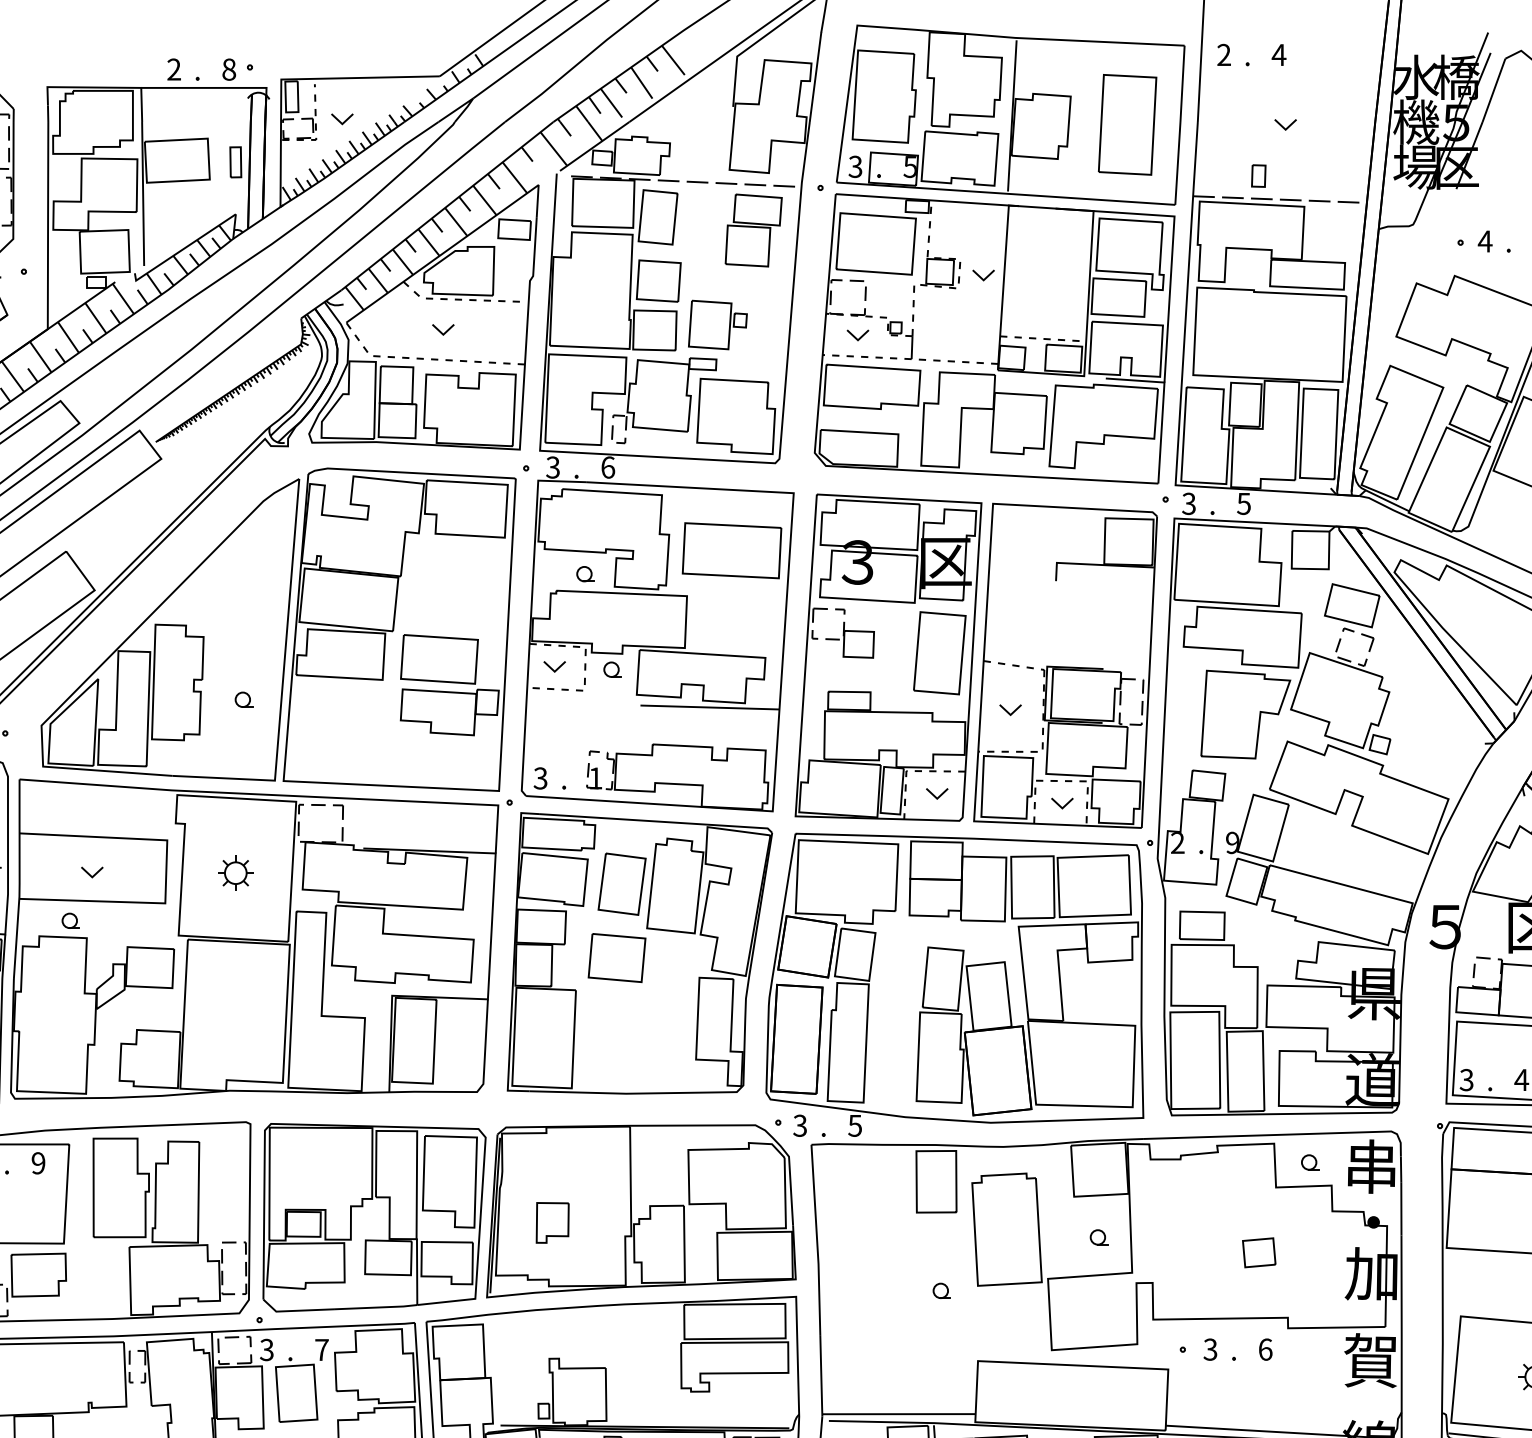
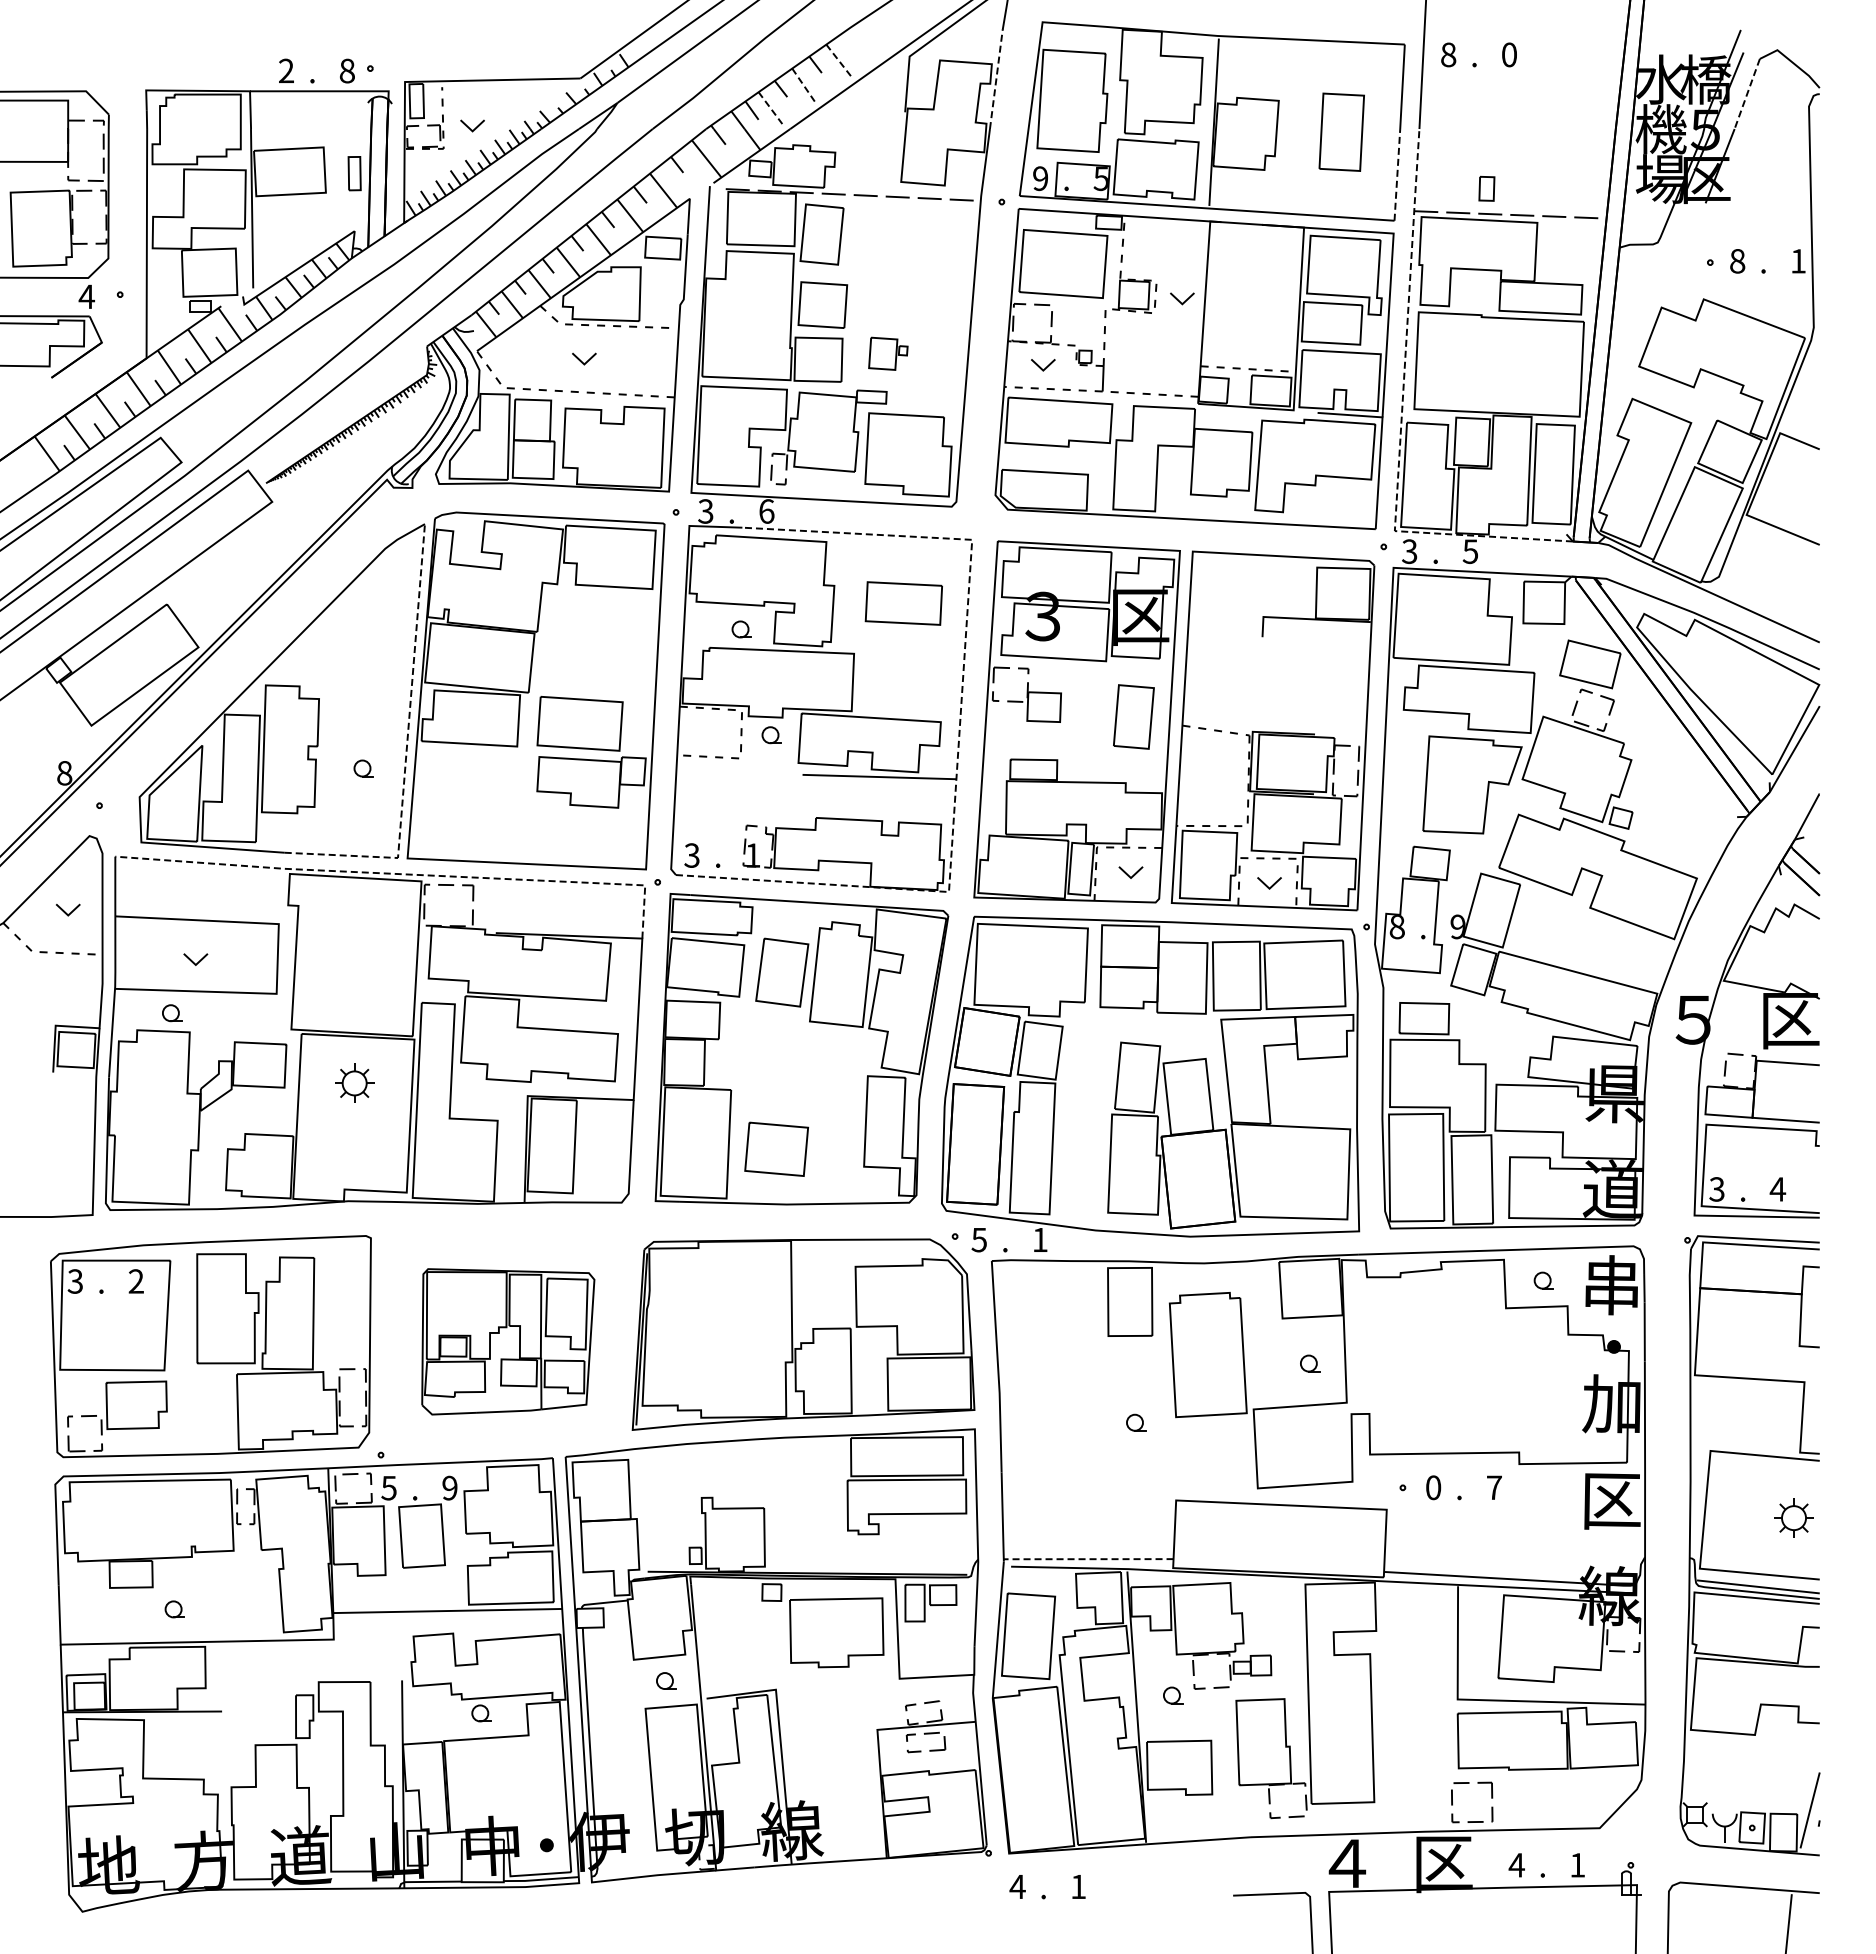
text: (1224, 54) -> (1448, 54), 2 -> 8
text: (1279, 54) -> (1509, 54), 4 -> 0
line: (672, 60) -> (838, 60), solid -> dashed
line: (815, 76) -> (996, 78), solid -> dashed
line: (642, 82) -> (804, 85), solid -> dashed
line: (1494, 90) -> (1747, 94), solid -> dashed
line: (611, 103) -> (770, 108), solid -> dashed
part: (1127, 125) -> (1341, 132), size x0.7
line: (1283, 126) -> (1514, 134), removed
line: (1178, 163) -> (1397, 174), solid -> dashed
text: (854, 166) -> (1039, 178), 3 -> 9
part: (753, 229) -> (927, 248), removed
text: (1485, 241) -> (1737, 261), 4 -> 8
part: (718, 324) -> (888, 353), size x0.6
line: (1181, 383) -> (1401, 418), solid -> dashed
part: (731, 550) -> (903, 603), size x0.7
part: (939, 652) -> (1133, 716), size x0.7
line: (551, 668) -> (704, 733), removed
line: (782, 671) -> (959, 737), solid -> dashed
line: (282, 681) -> (406, 748), solid -> dashed
line: (1008, 711) -> (1209, 781), removed
line: (282, 795) -> (406, 874), solid -> dashed
text: (1177, 843) -> (1396, 927), 2 -> 8
part: (235, 872) -> (354, 1082), moved
part: (616, 957) -> (776, 1148), moved
text: (799, 1125) -> (978, 1239), 3 -> 5
text: (854, 1126) -> (1039, 1240), 5 -> 1
text: (37, 1163) -> (135, 1281), 9 -> 2
part: (374, 1217) -> (508, 1341), size x0.7
part: (552, 1222) -> (705, 1347), removed
part: (1259, 1252) -> (1487, 1380), removed
text: (267, 1349) -> (389, 1487), 3 -> 5
text: (321, 1349) -> (449, 1487), 7 -> 9
text: (1210, 1349) -> (1433, 1487), 3 -> 0
text: (1265, 1349) -> (1494, 1487), 6 -> 7
text: (1370, 1360) -> (1610, 1499), 賀 -> 区
line: (898, 1414) -> (1088, 1559), solid -> dashed

